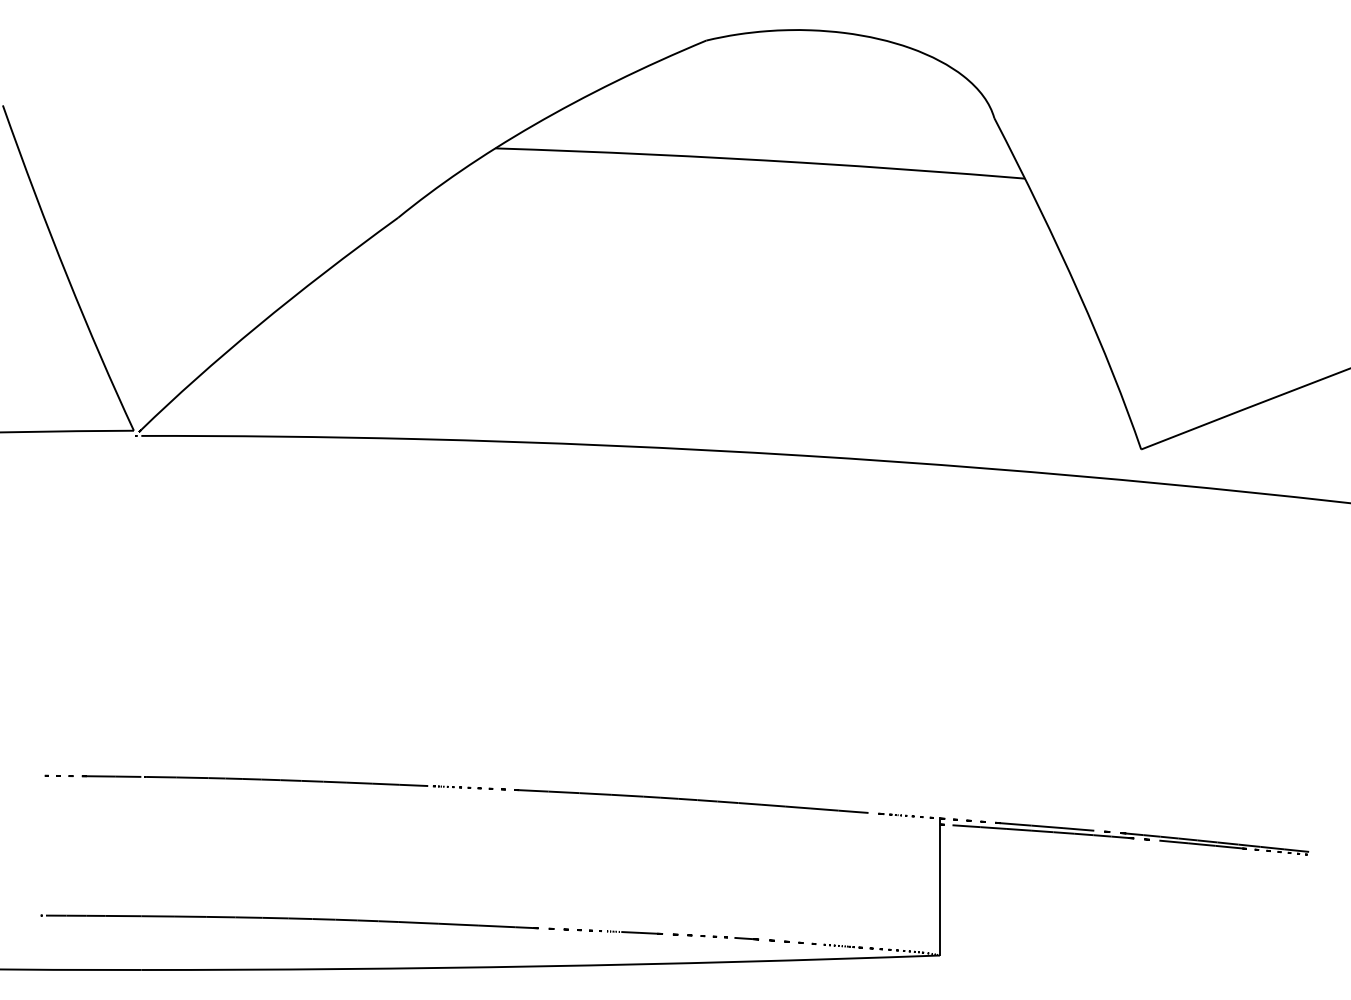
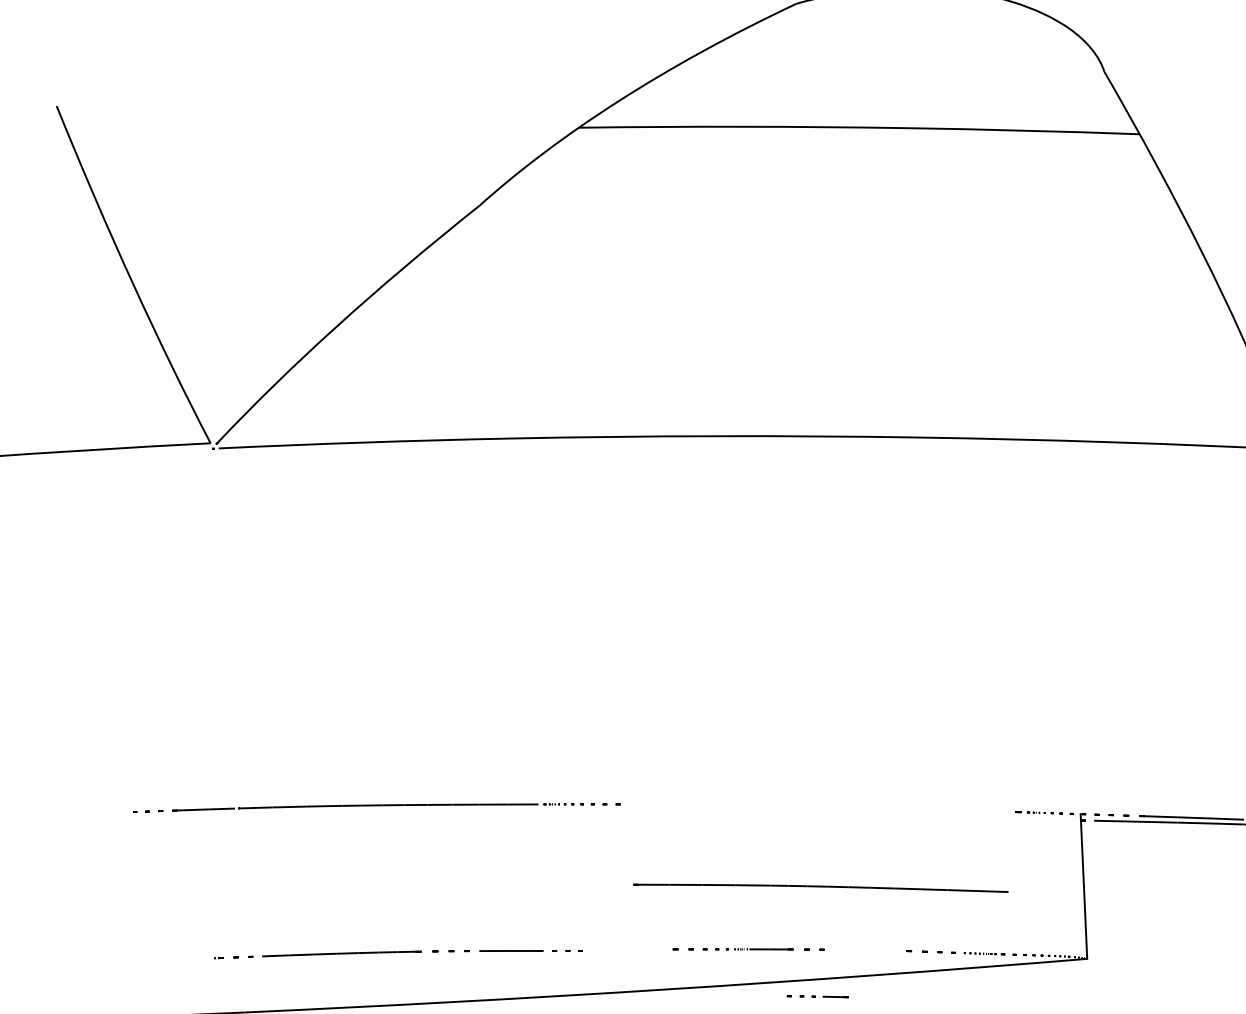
part: (691, 801) -> (820, 888), moved
part: (289, 921) -> (398, 954), size x0.7
part: (729, 937) -> (817, 996), moved

